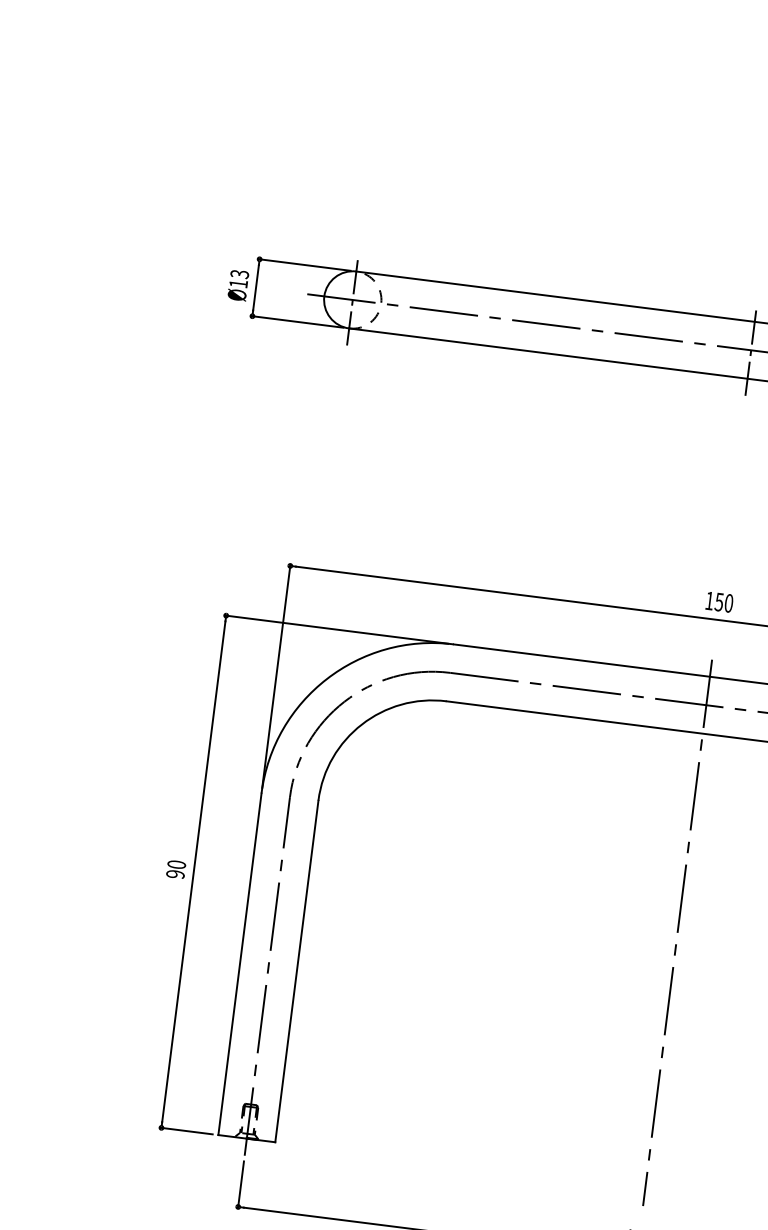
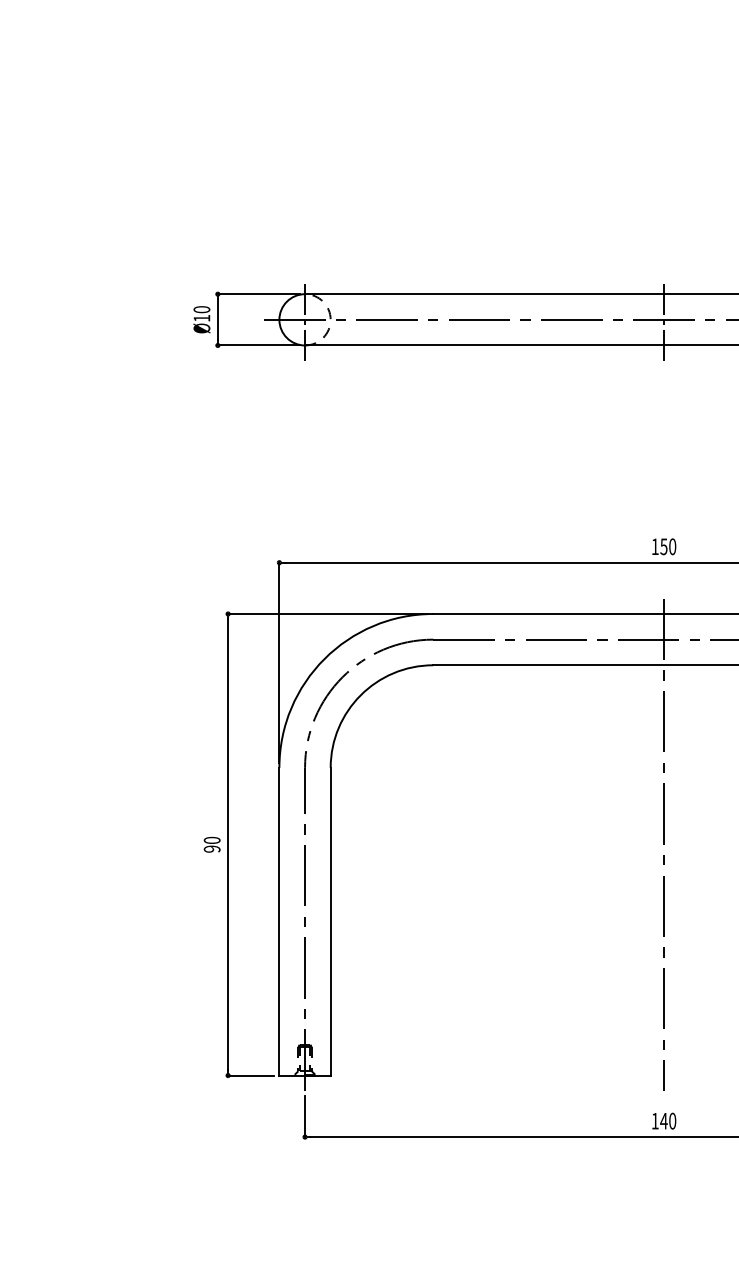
text: (239, 273) -> (201, 309), Ø13 -> Ø10

